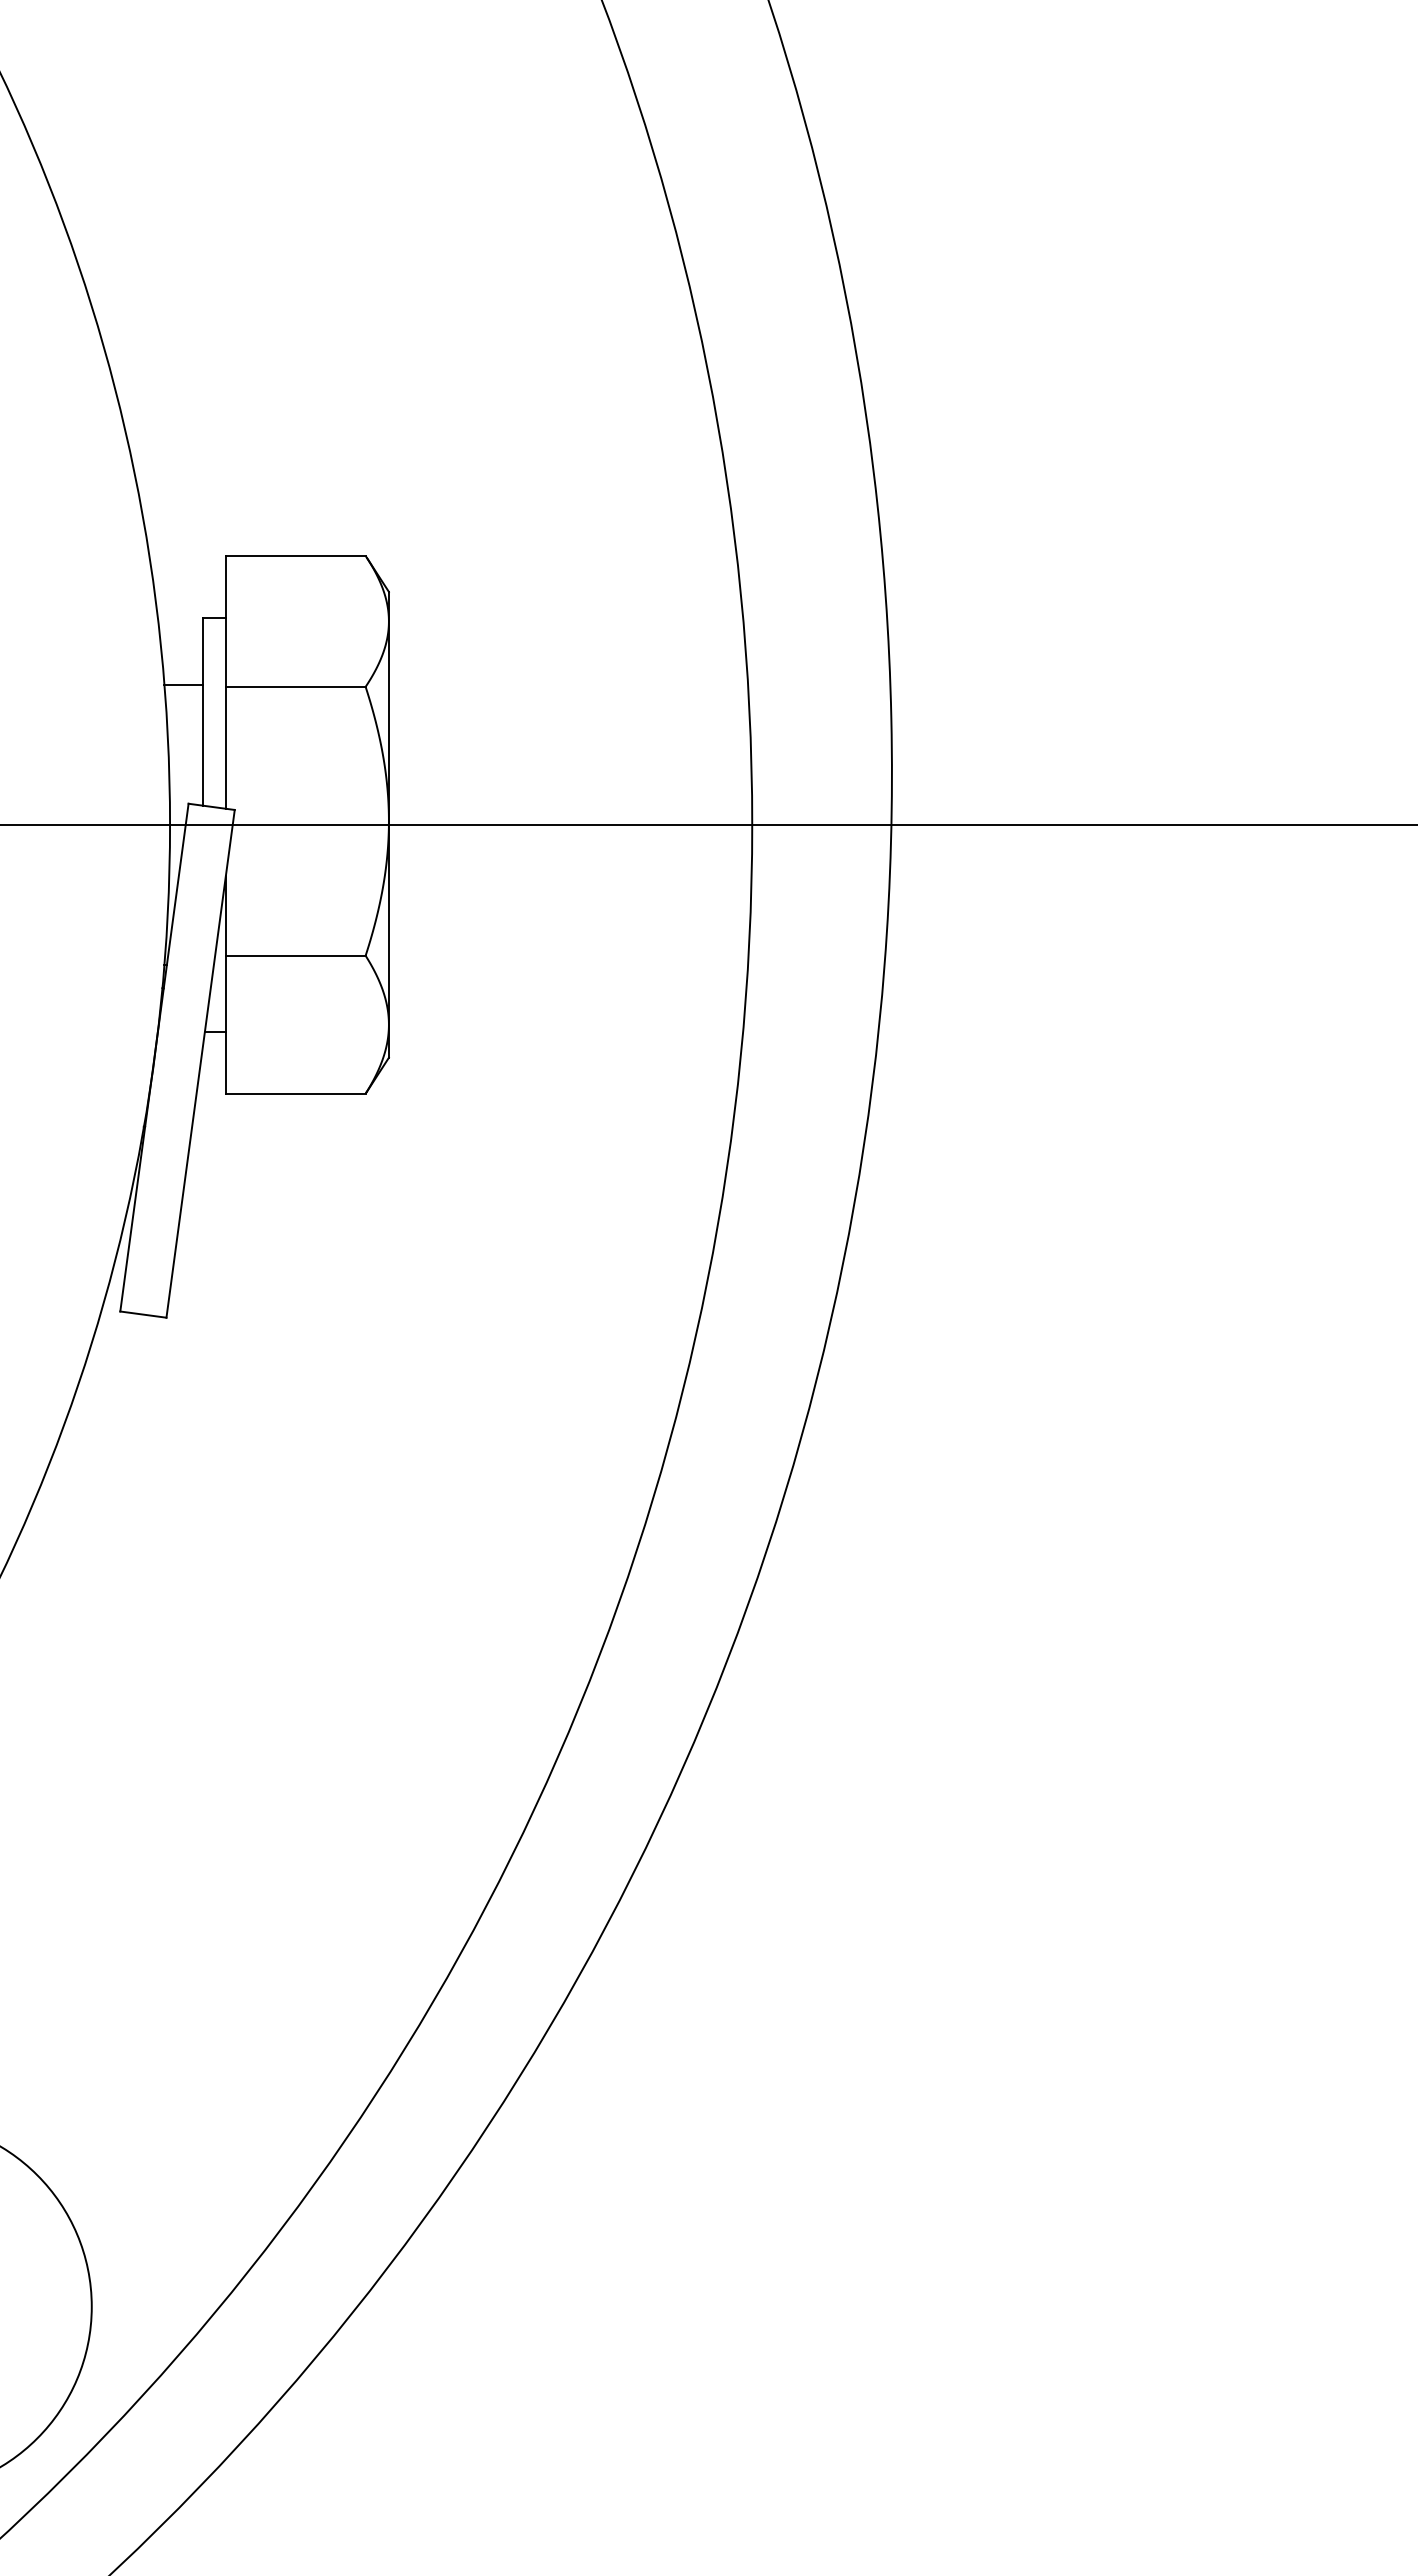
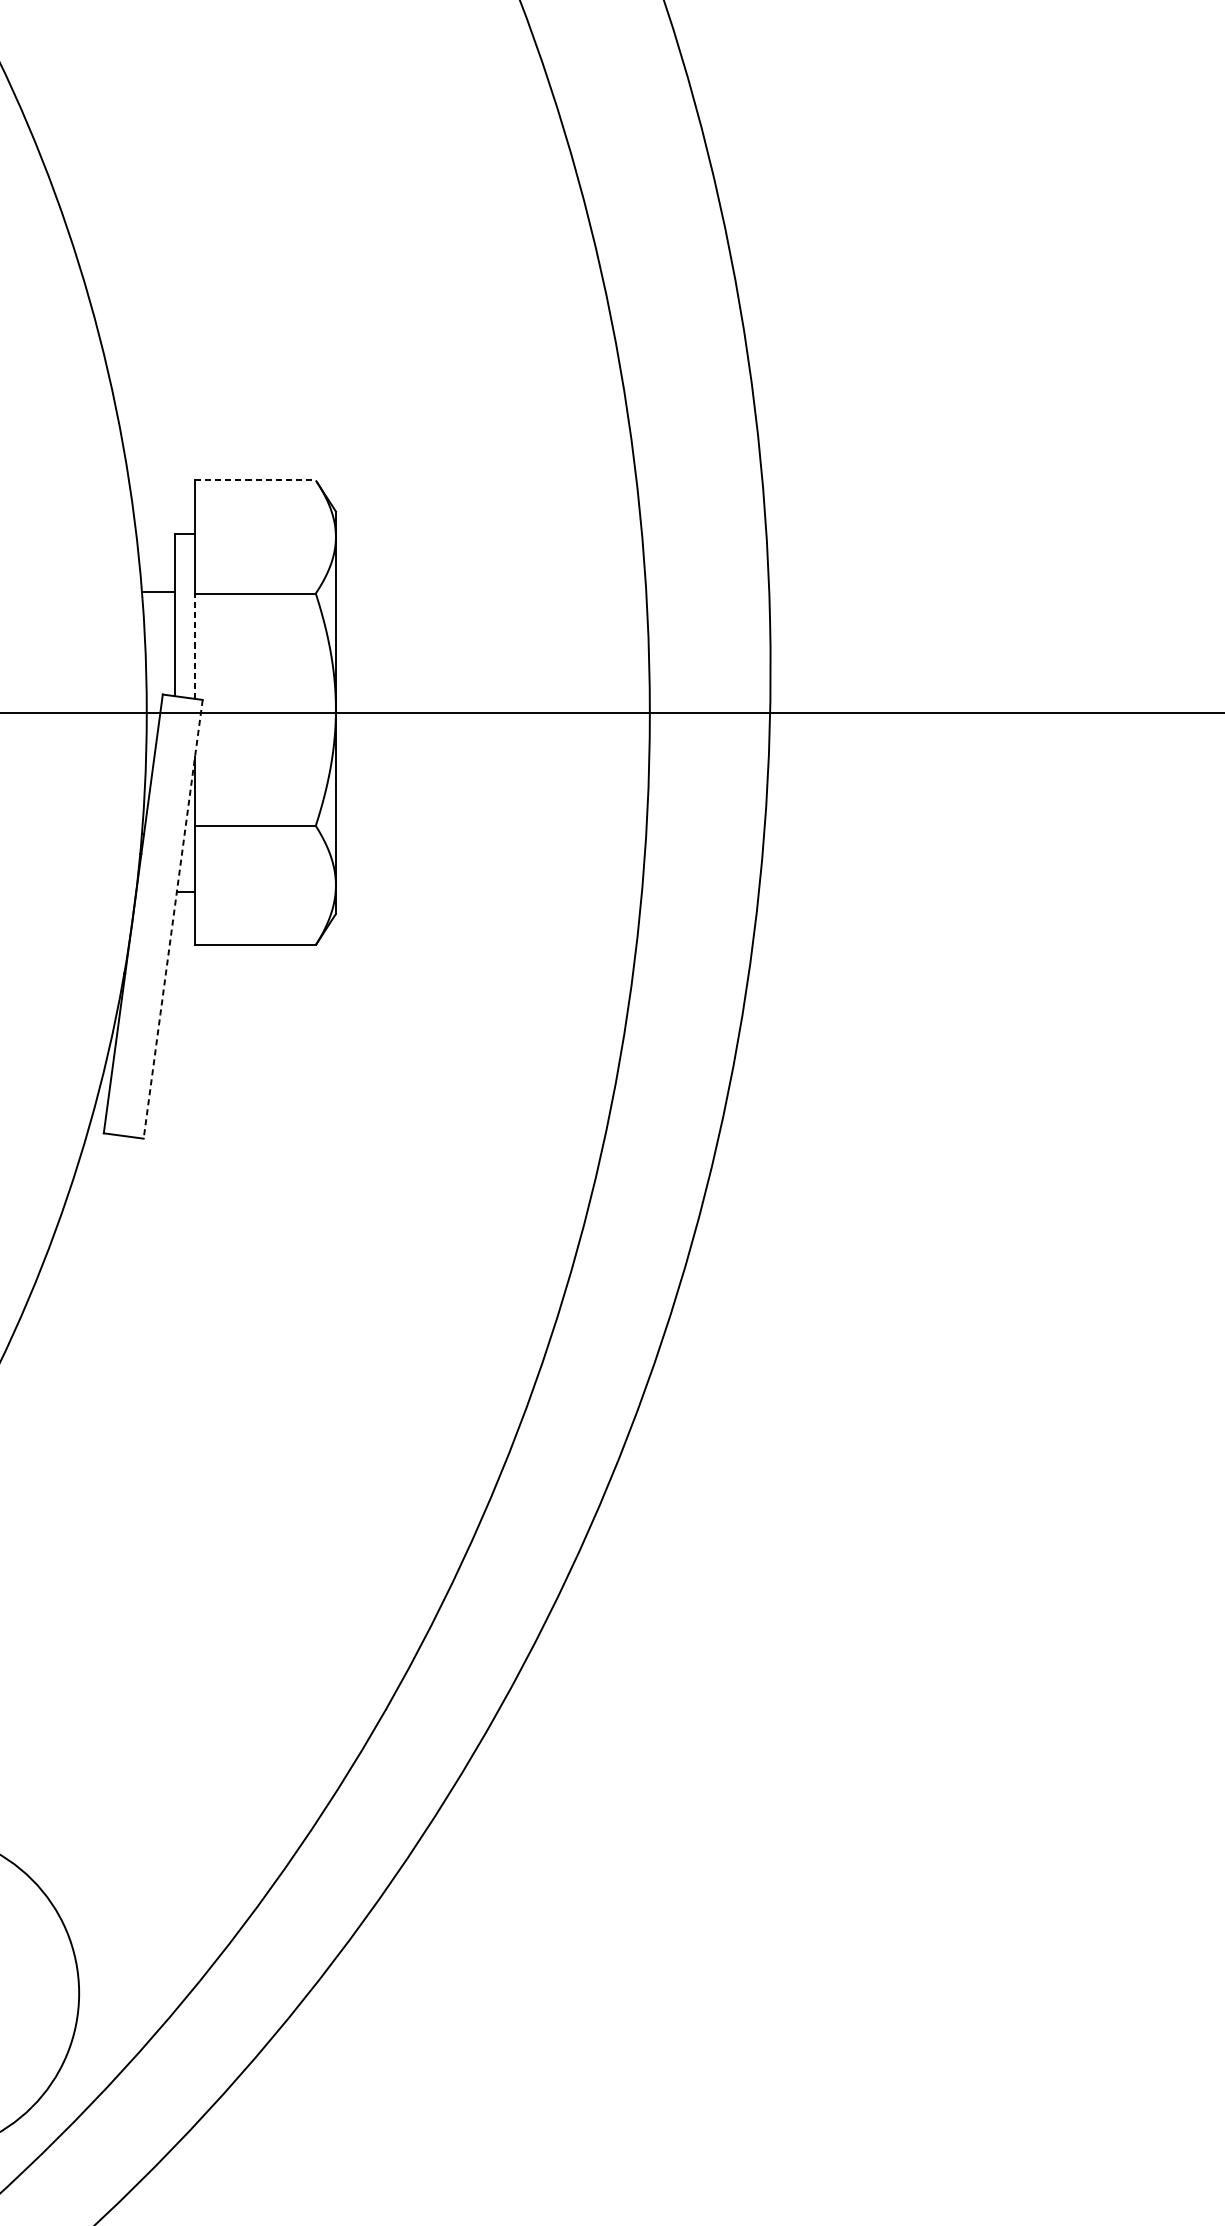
line: (295, 555) -> (255, 480), solid -> dashed
line: (225, 747) -> (194, 645), solid -> dashed
line: (200, 1064) -> (173, 919), solid -> dashed

